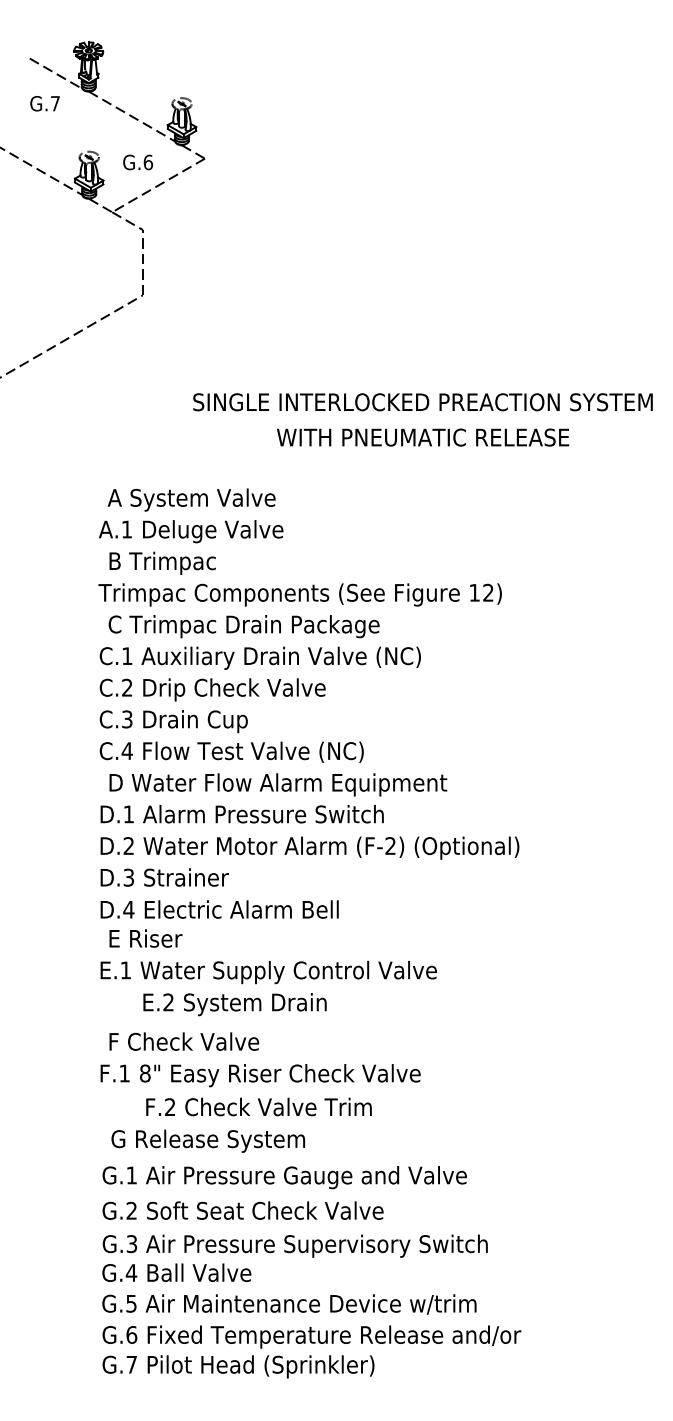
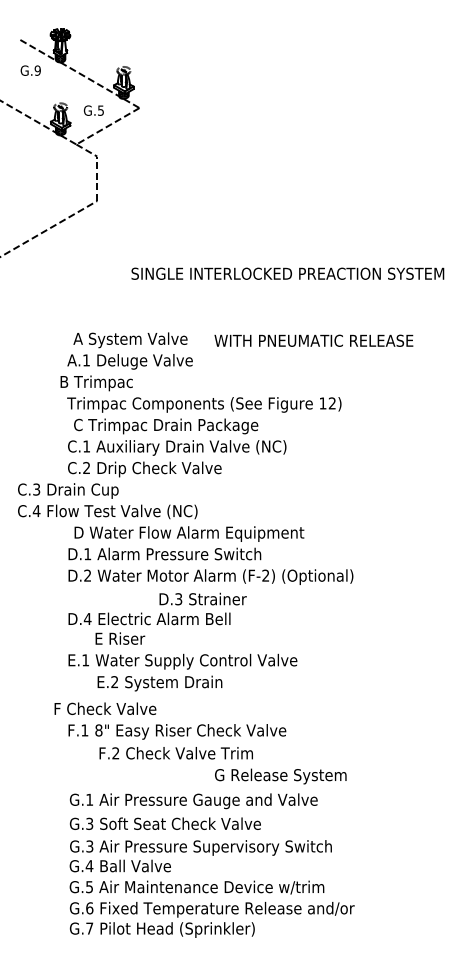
text: (55, 103) -> (37, 70), G.7 -> G.9
text: (147, 162) -> (100, 110), G.6 -> G.5
text: (422, 437) -> (313, 340), moved
text: (162, 563) -> (96, 383), moved
text: (231, 736) -> (107, 501), moved
text: (163, 876) -> (202, 598), moved
text: (146, 938) -> (120, 638), moved
text: (184, 1041) -> (105, 708), moved
text: (207, 1141) -> (280, 776), moved
text: (131, 1210) -> (89, 823), G.2 -> G.3

